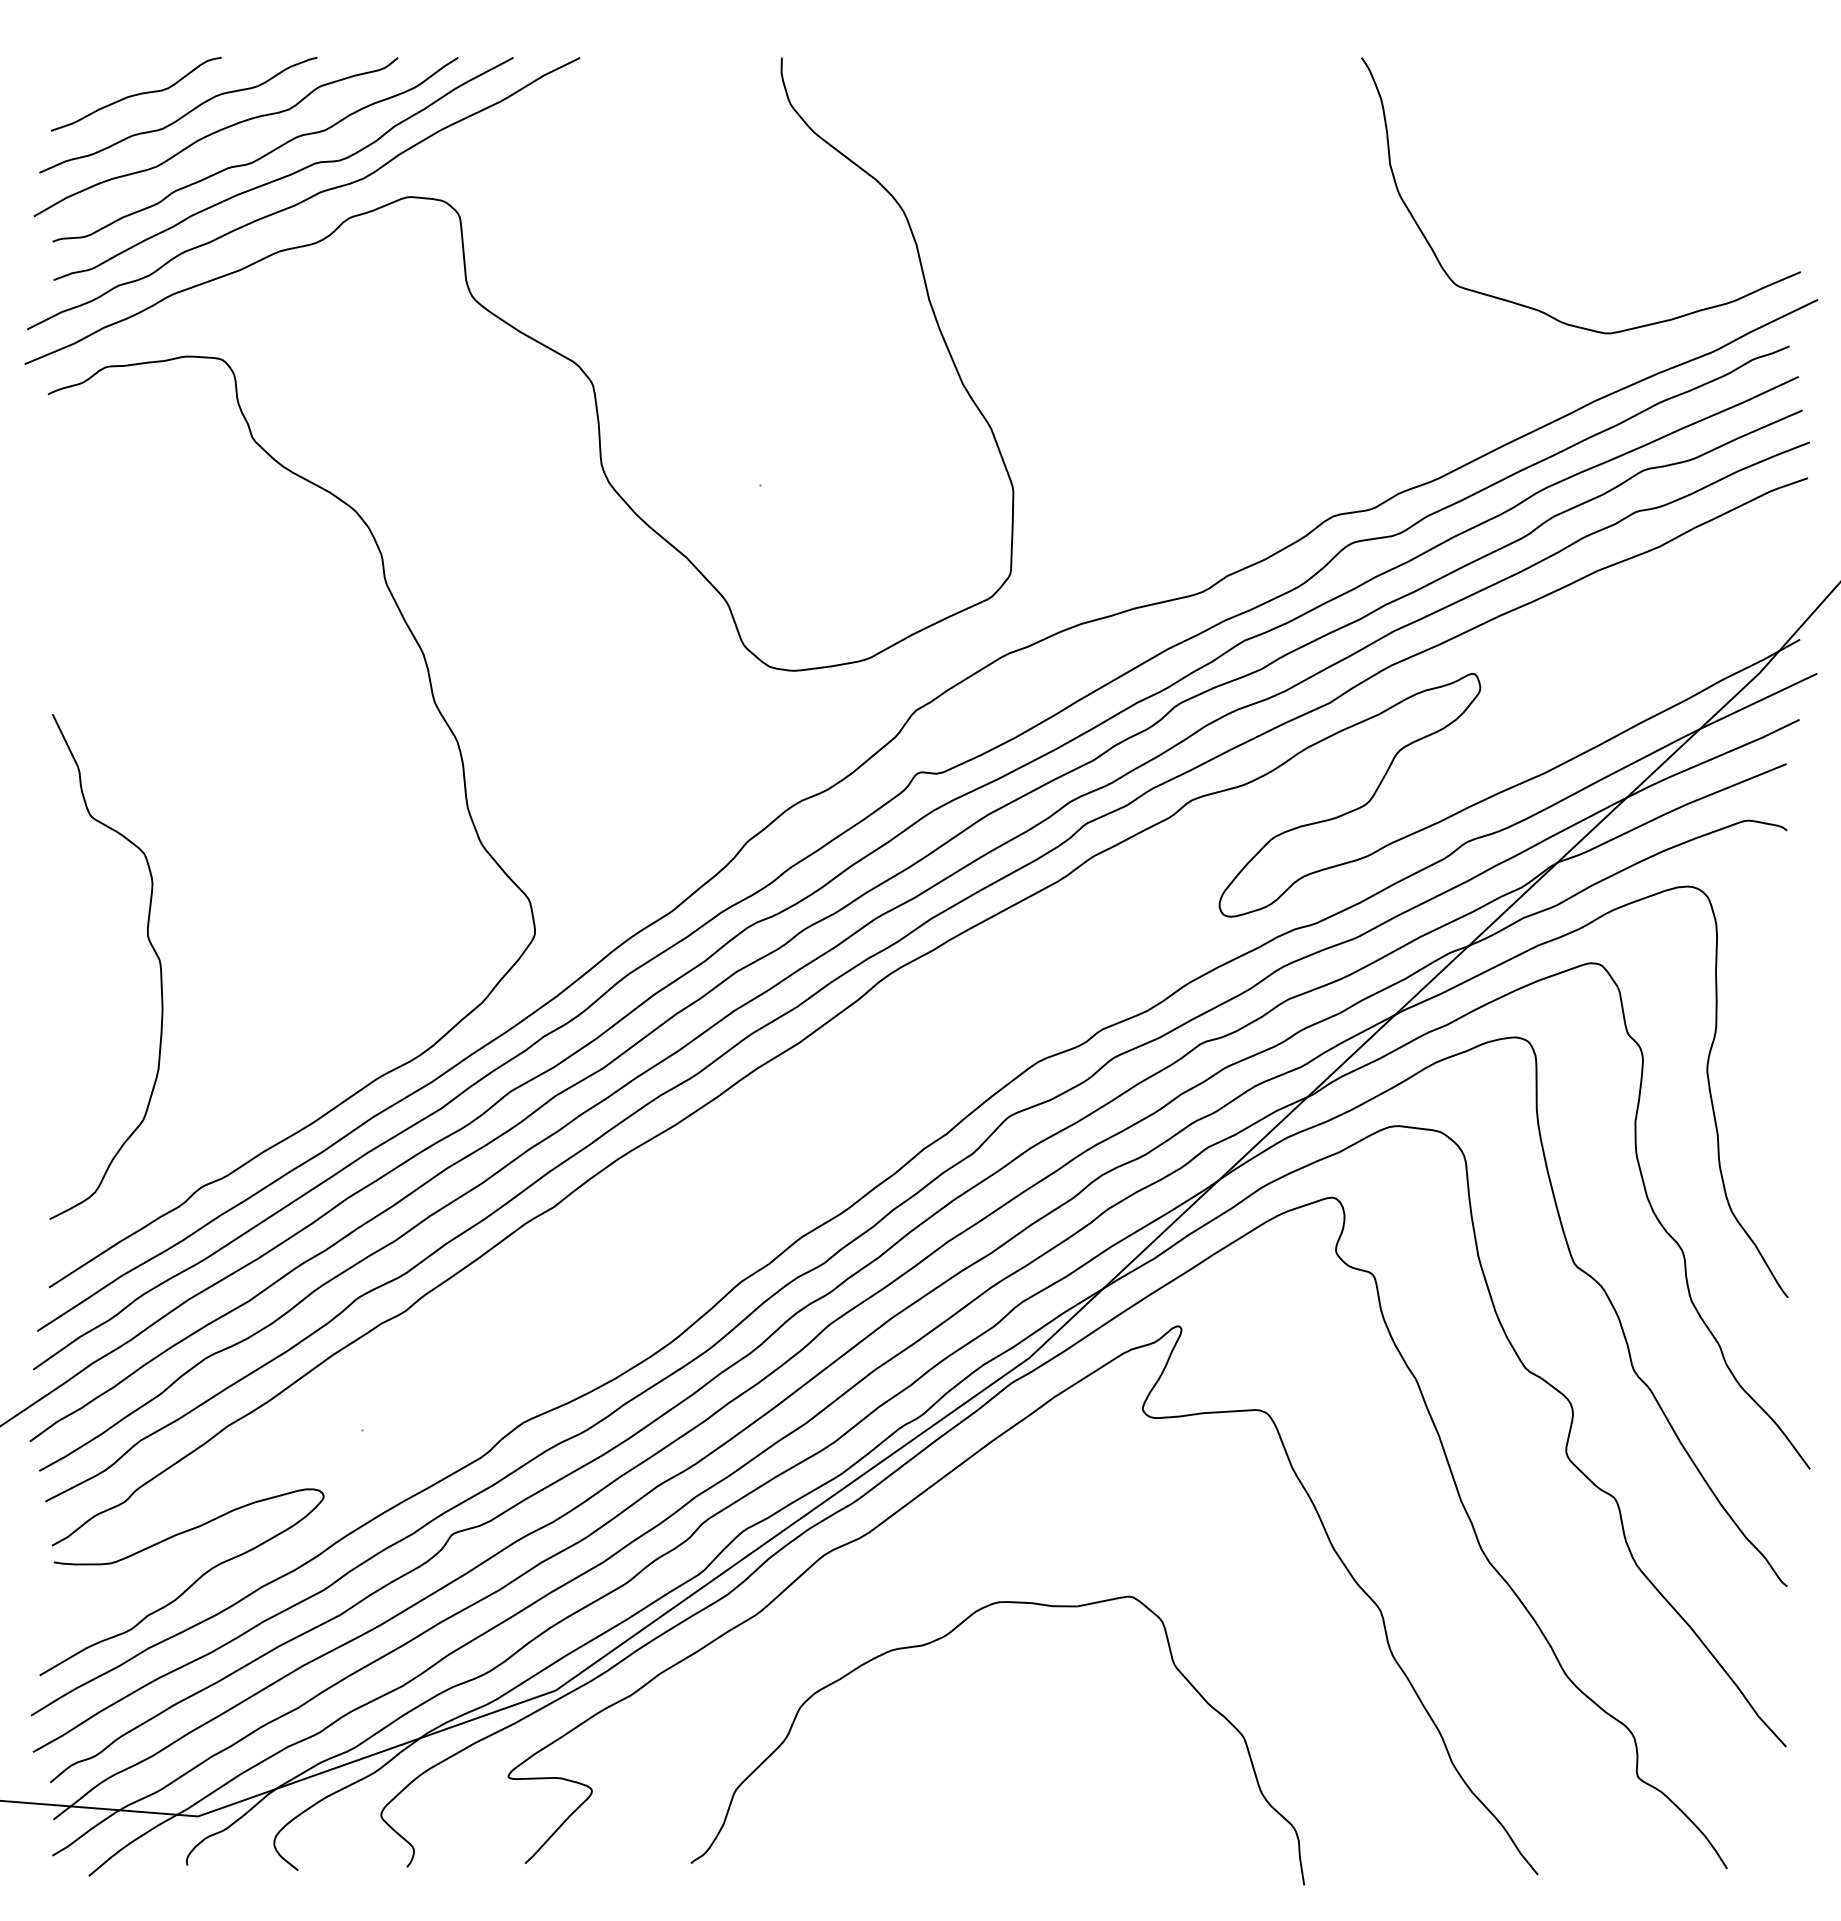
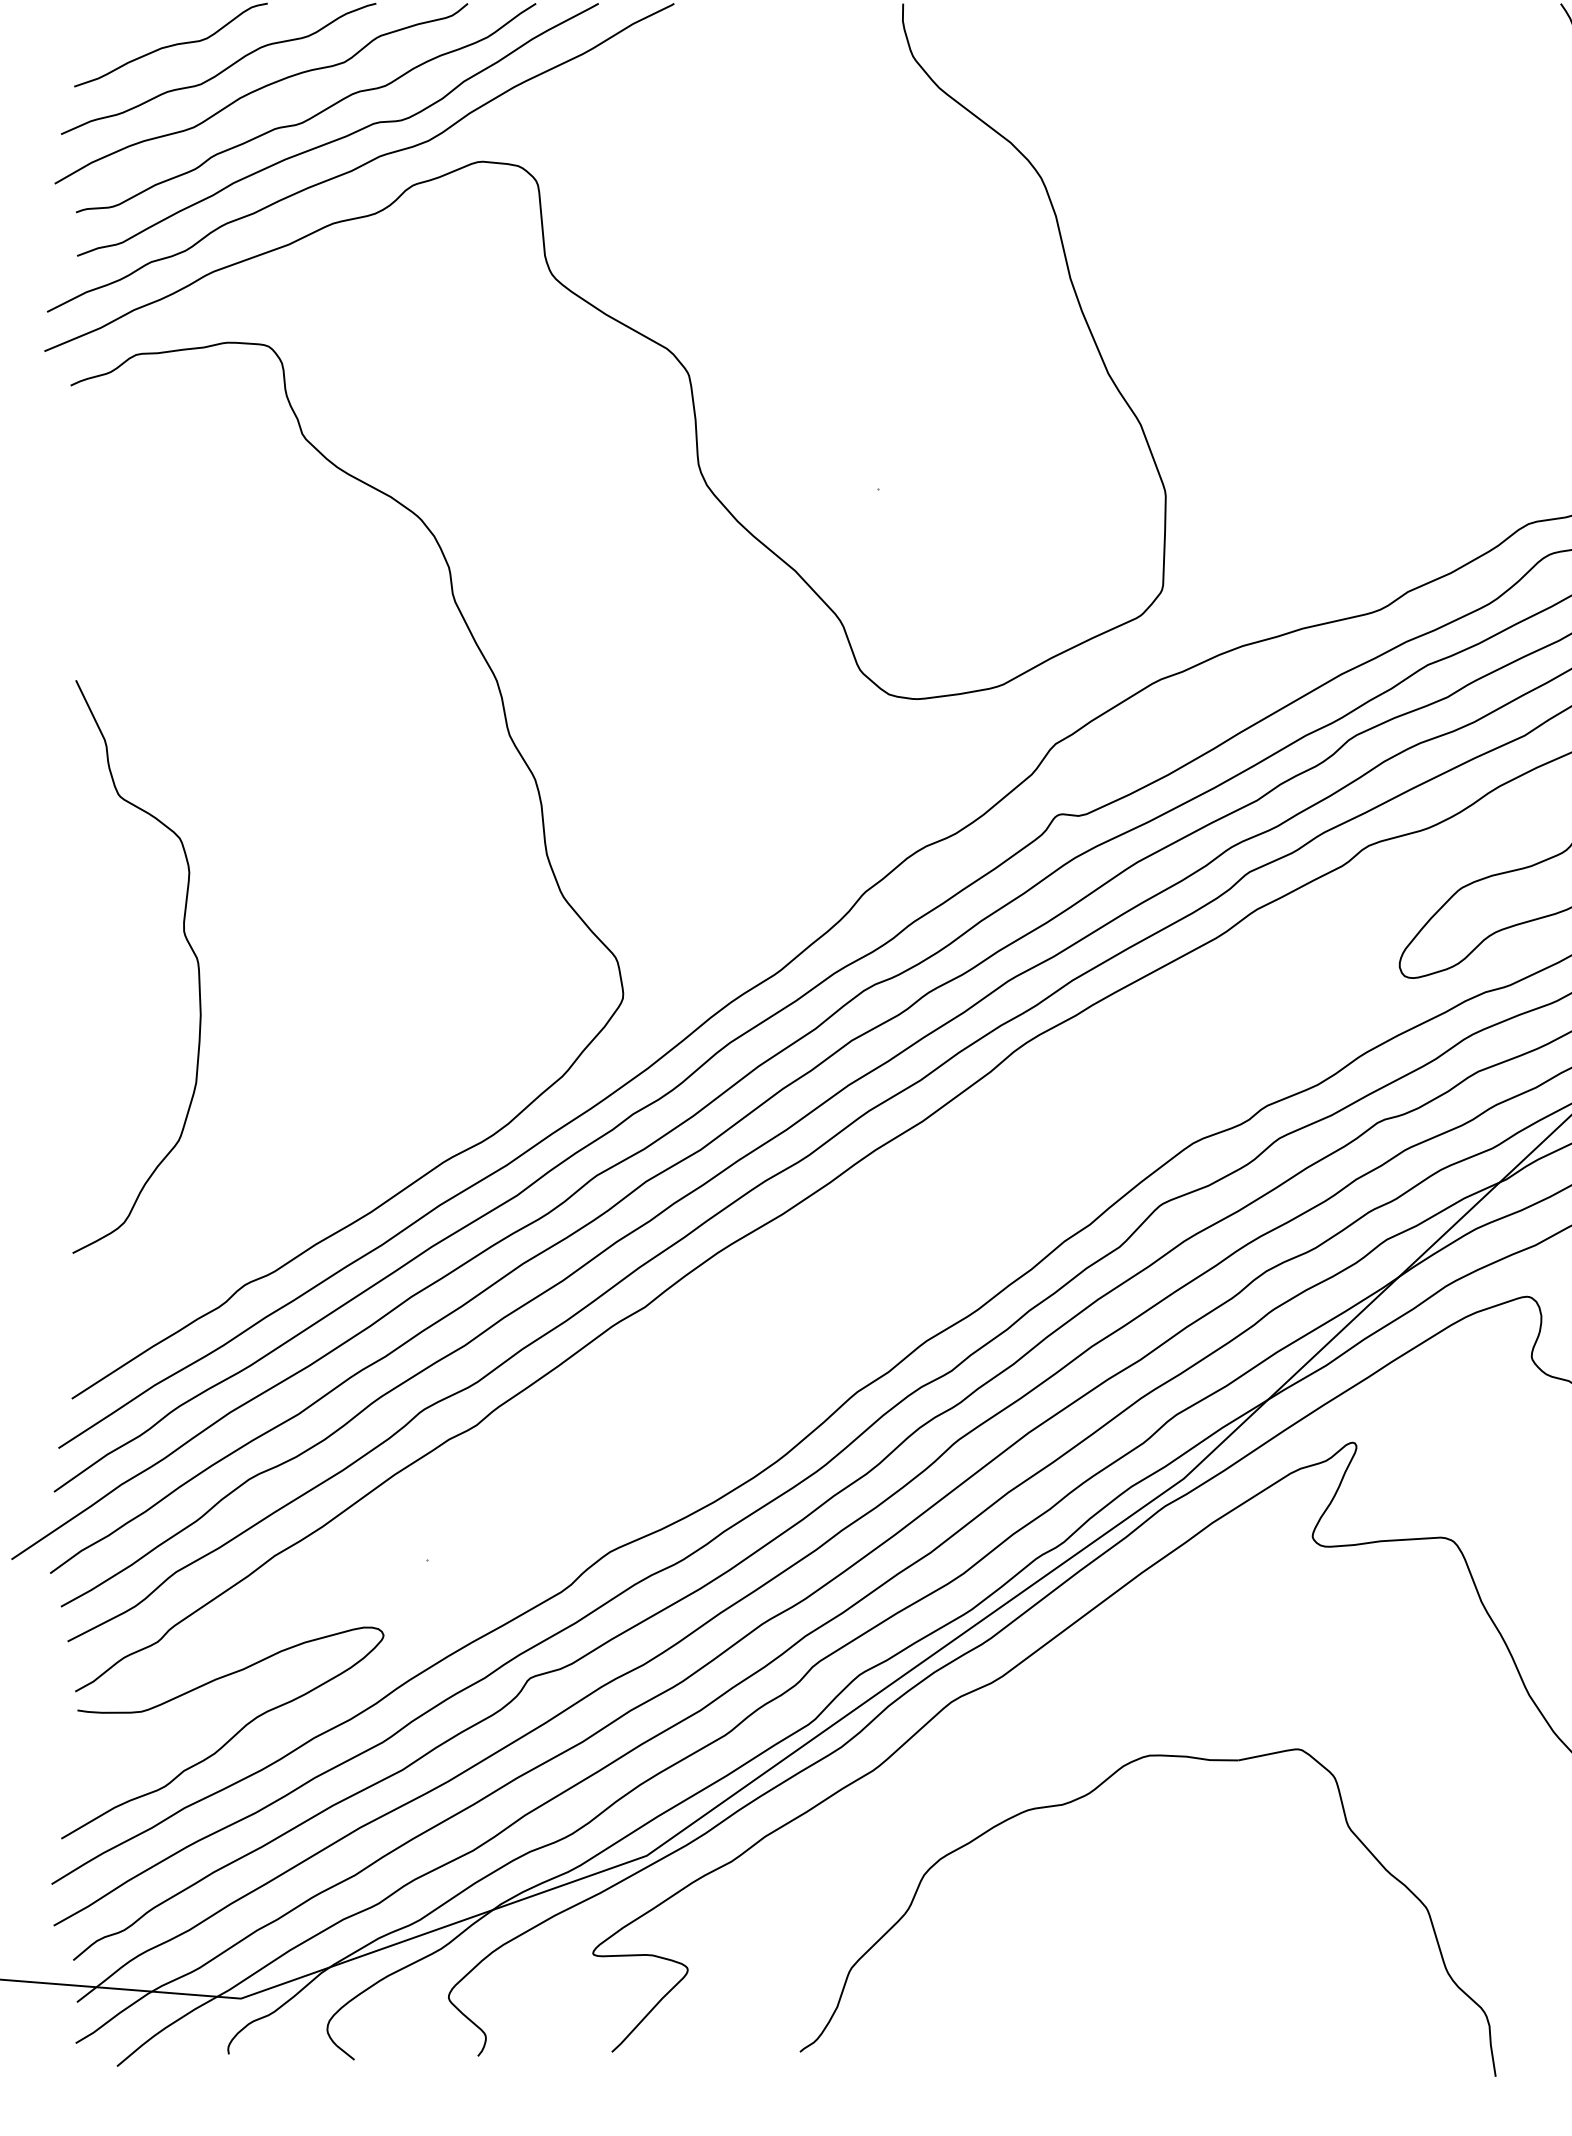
curve: (150, 945) -> (187, 942), moved

